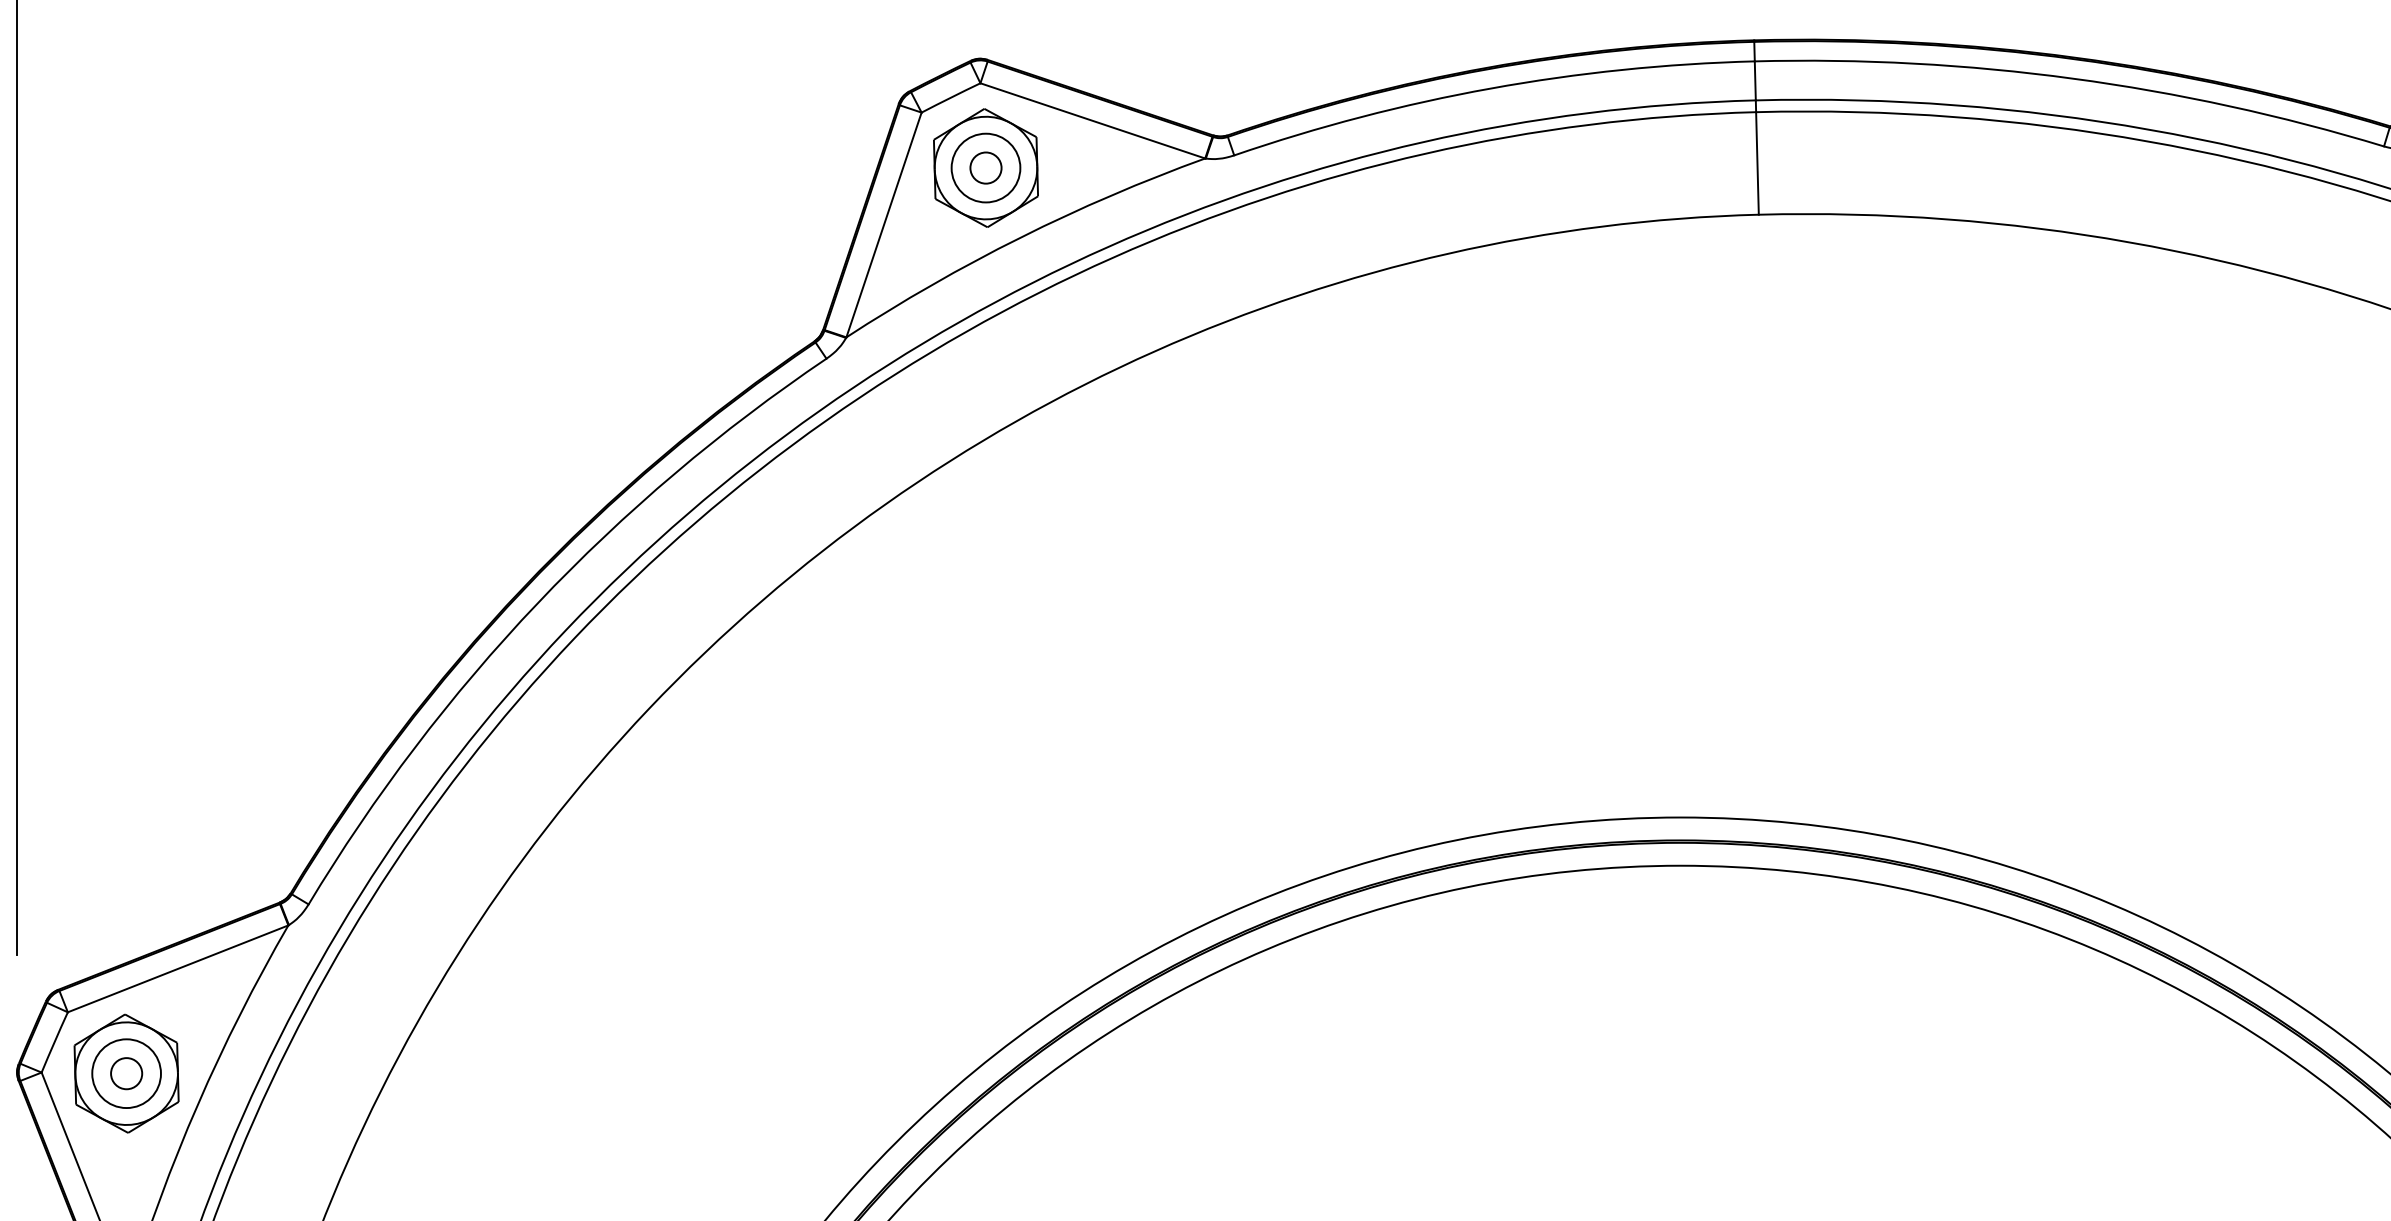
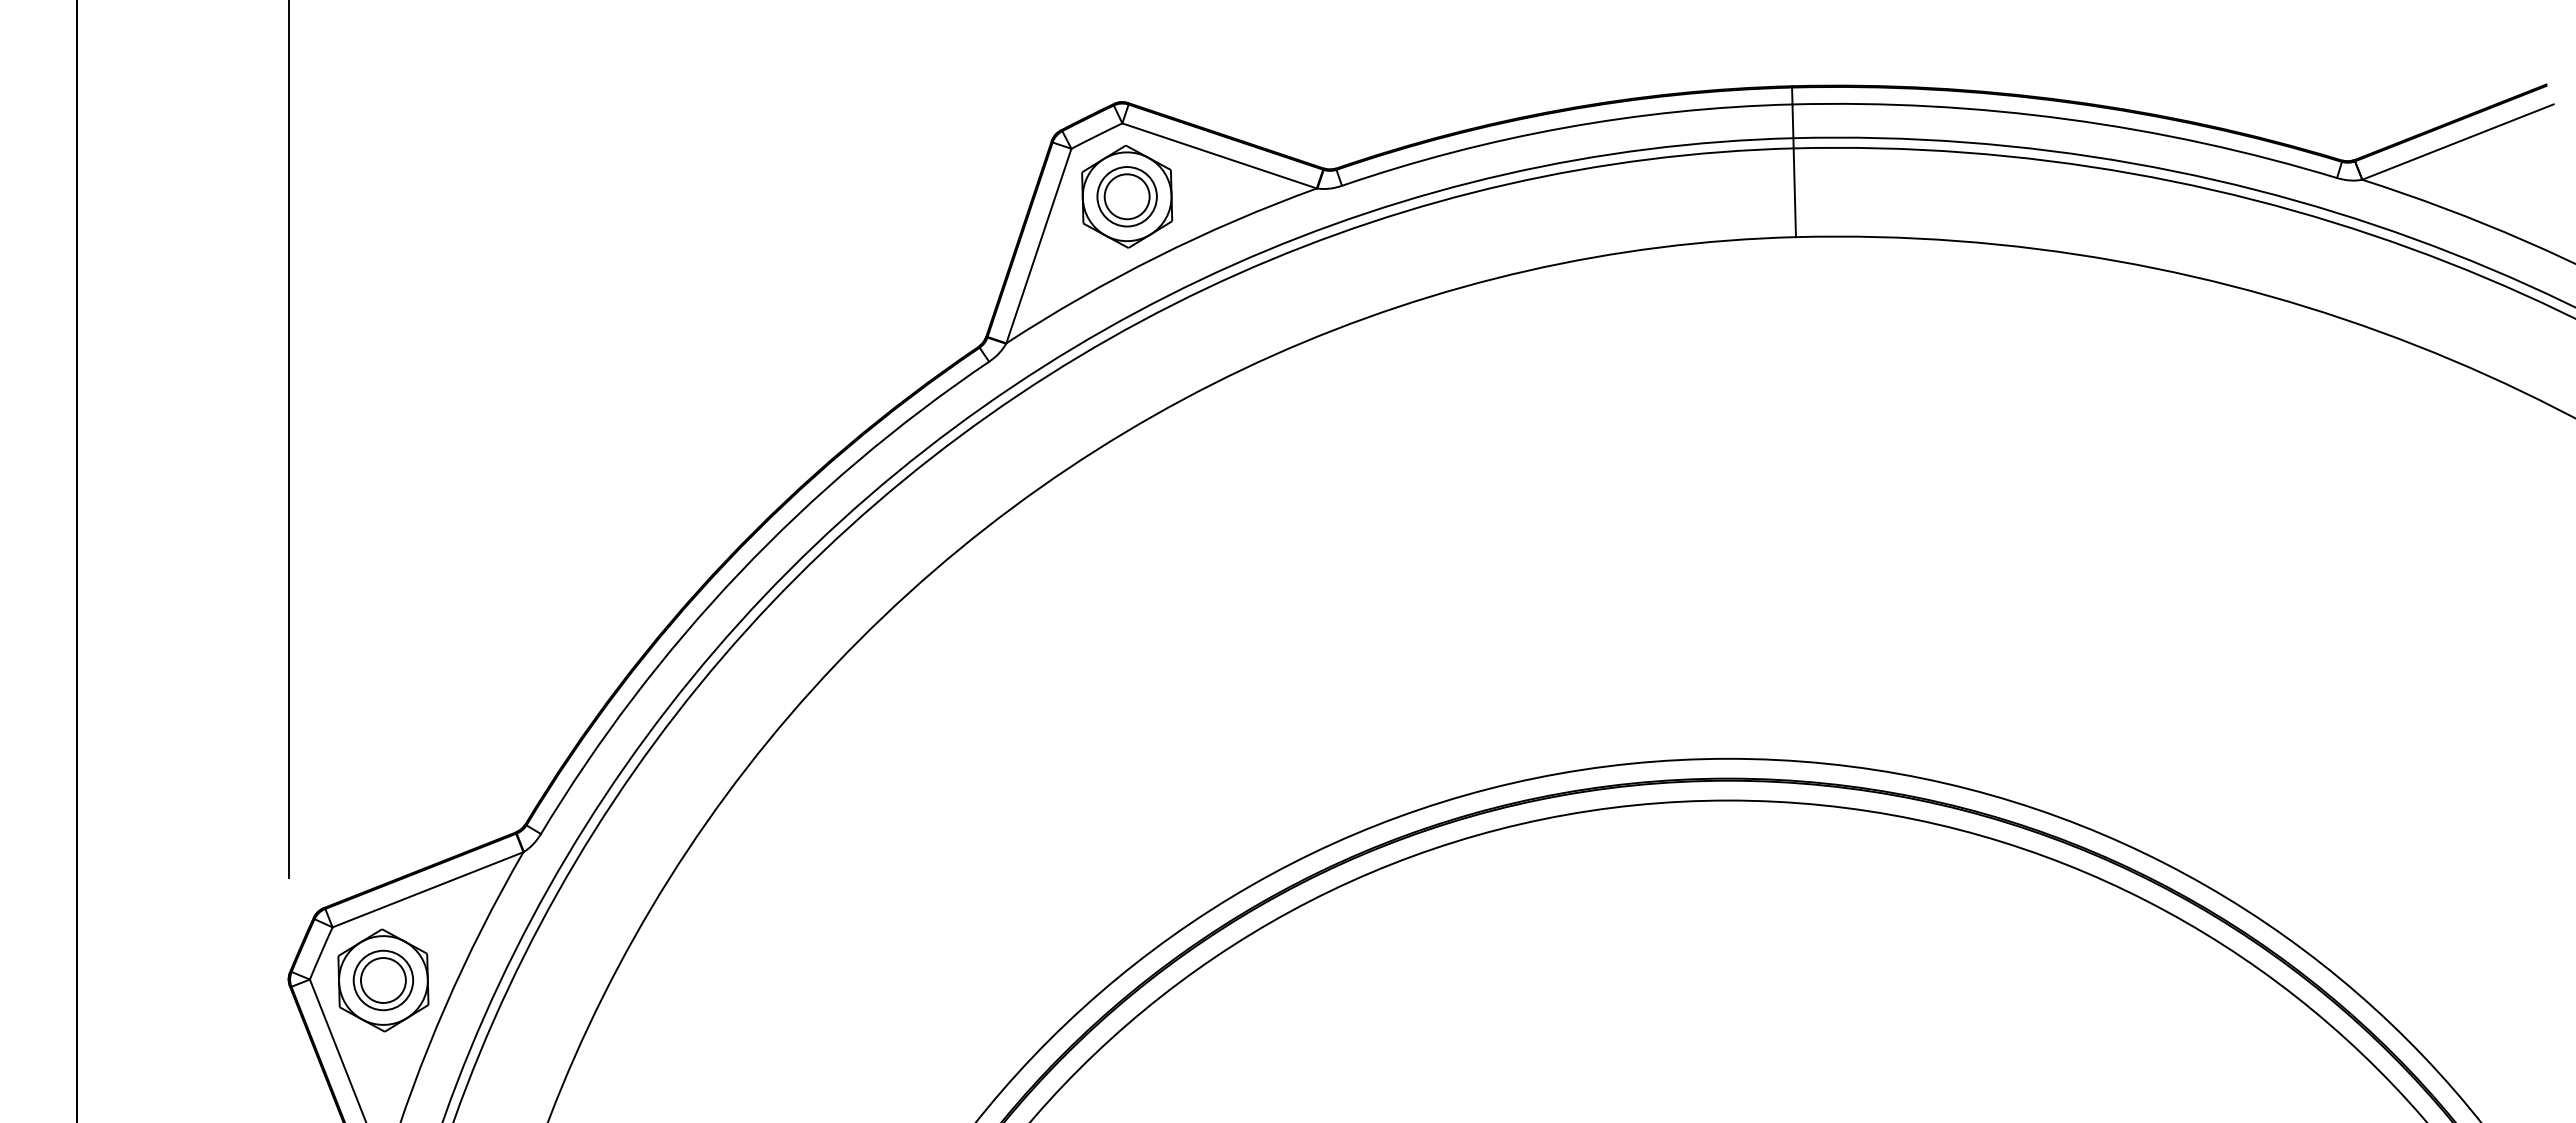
circle: (985, 167) -> (1126, 196), size x1.67
circle: (125, 1073) -> (382, 980), size x1.67

